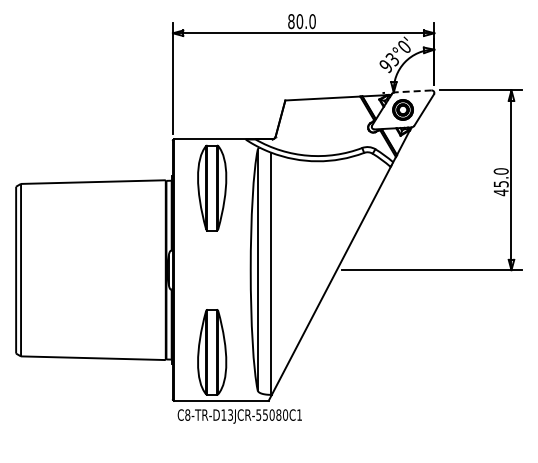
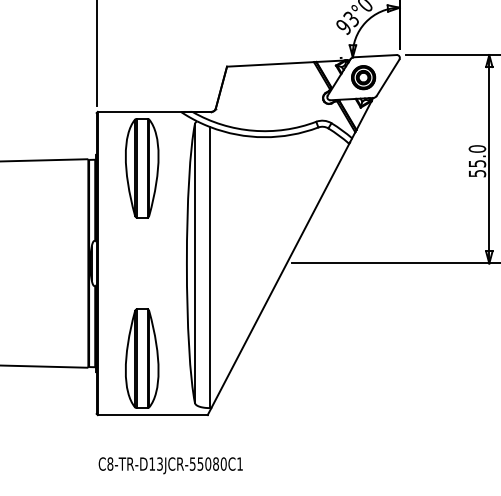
line: (412, 91) -> (374, 56), dashed -> solid
text: (500, 192) -> (476, 173), 45.0 -> 55.0
text: (239, 416) -> (170, 465), moved

